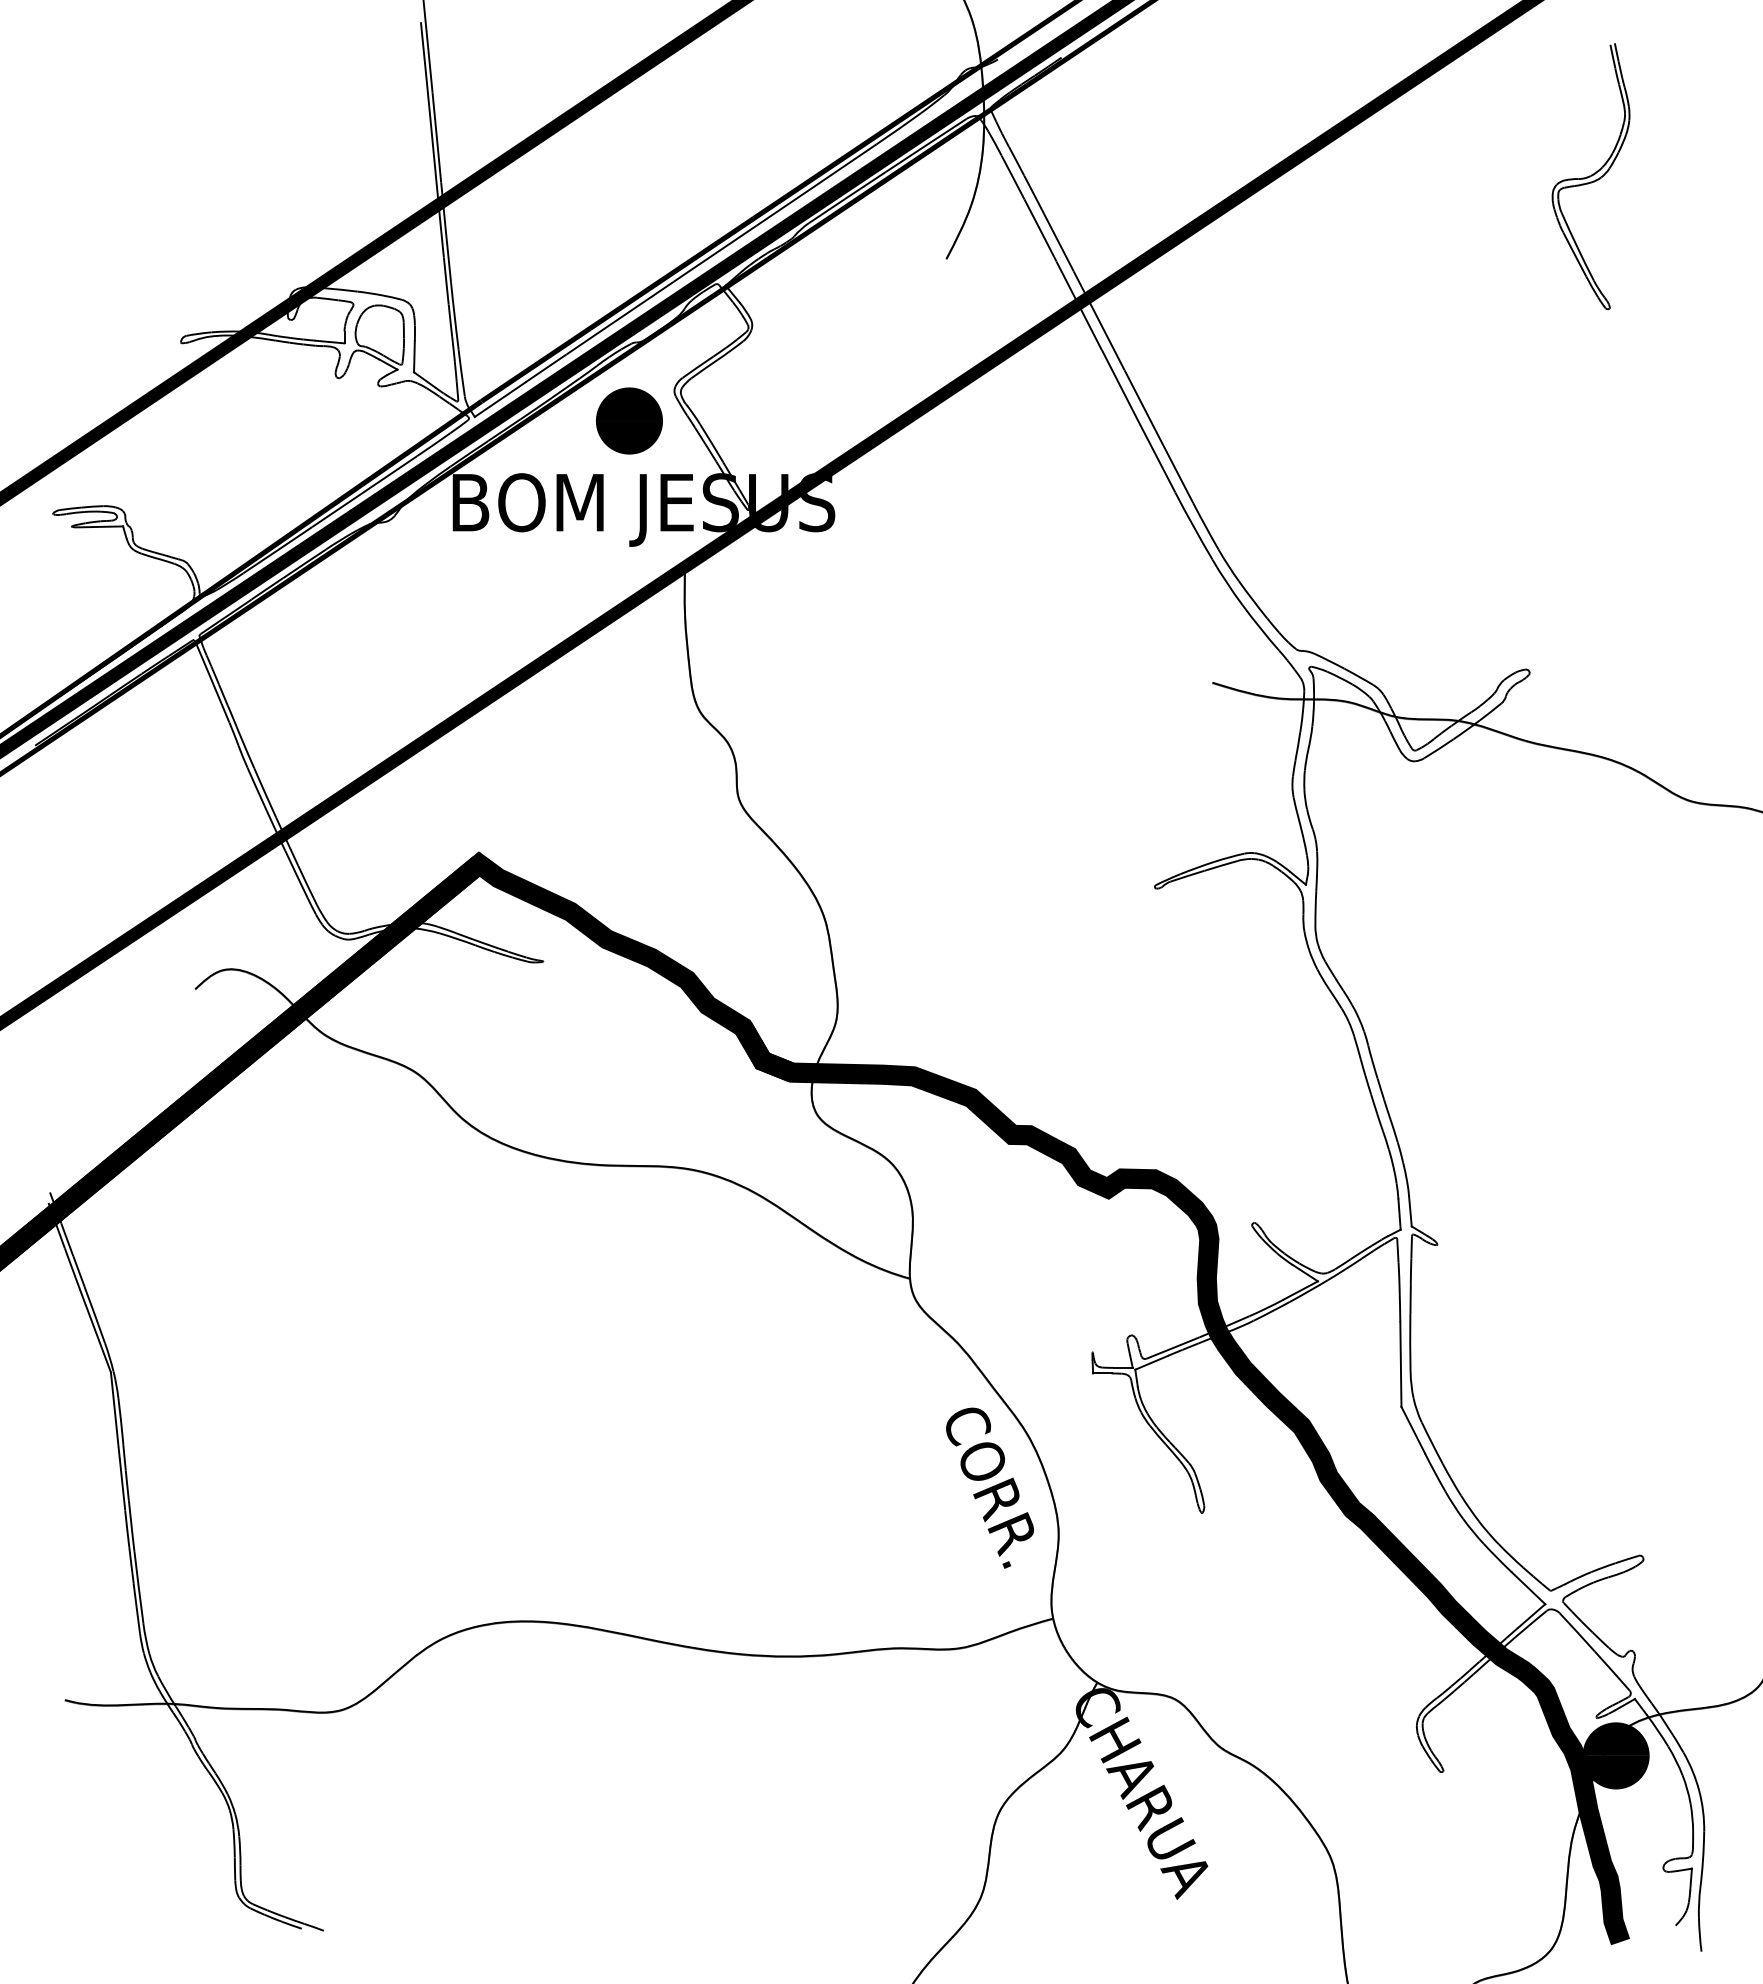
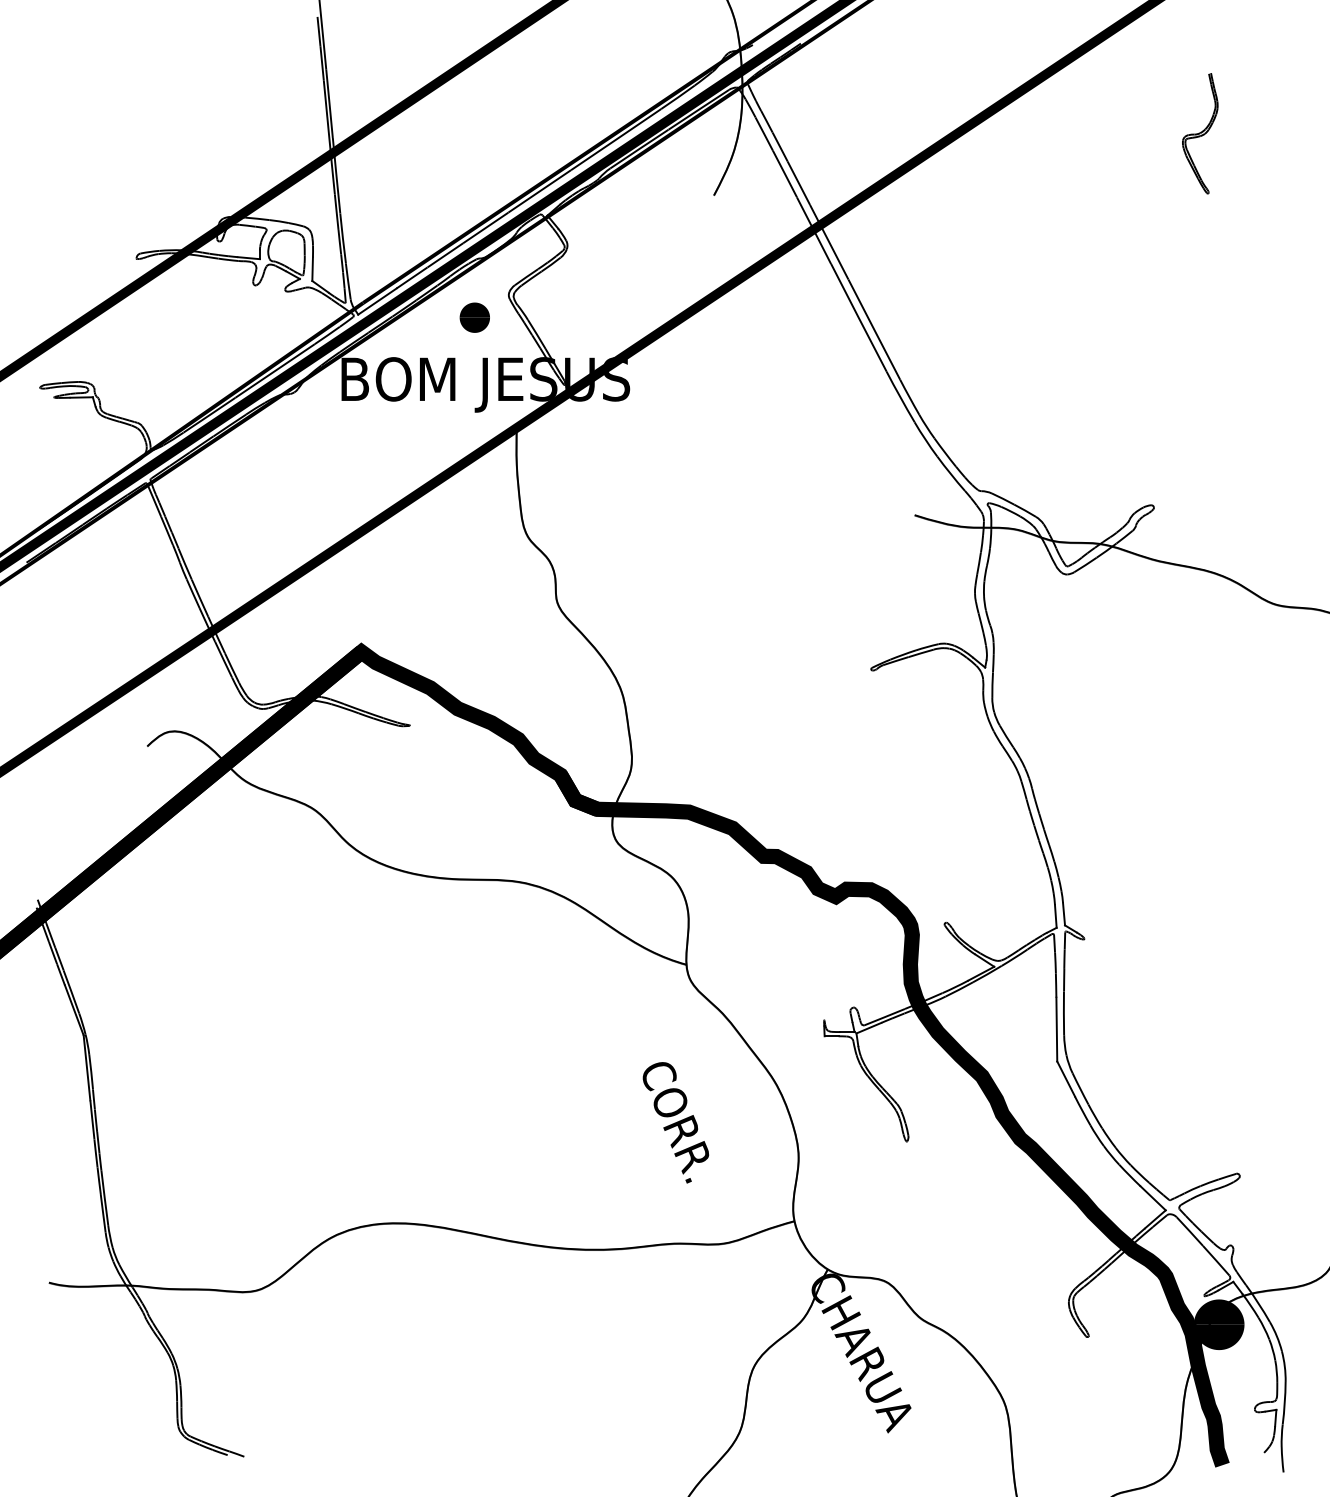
part: (1590, 176) -> (1199, 133), size x0.6
part: (629, 420) -> (474, 317), size x0.6
text: (989, 1487) -> (675, 1122), moved

